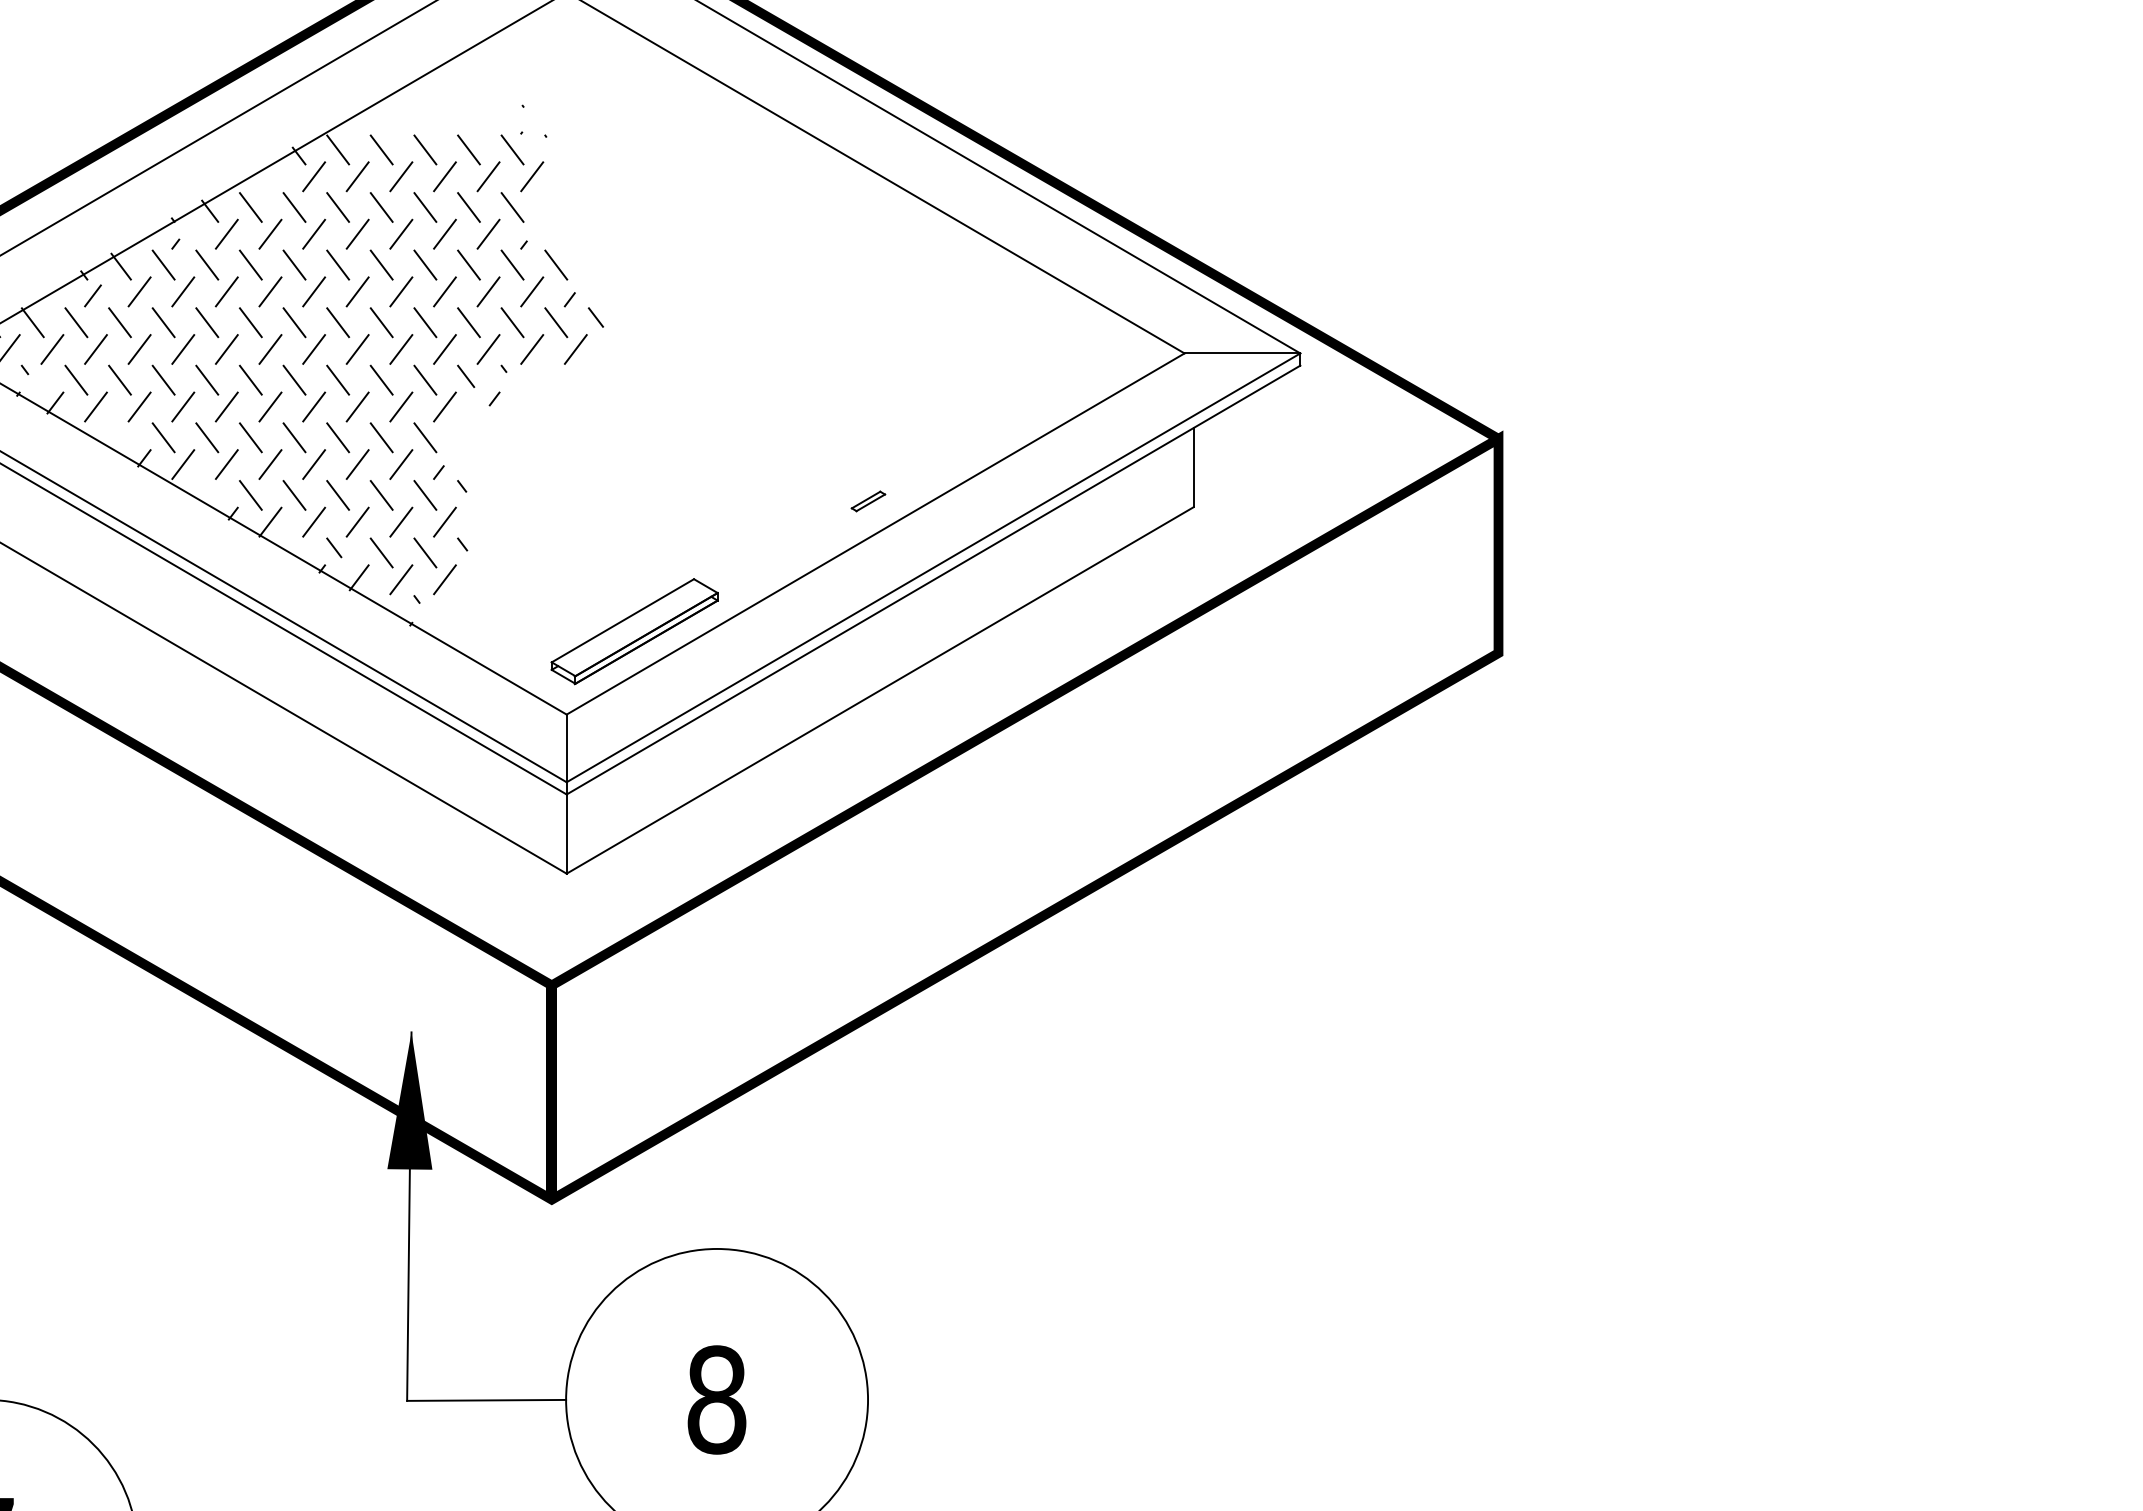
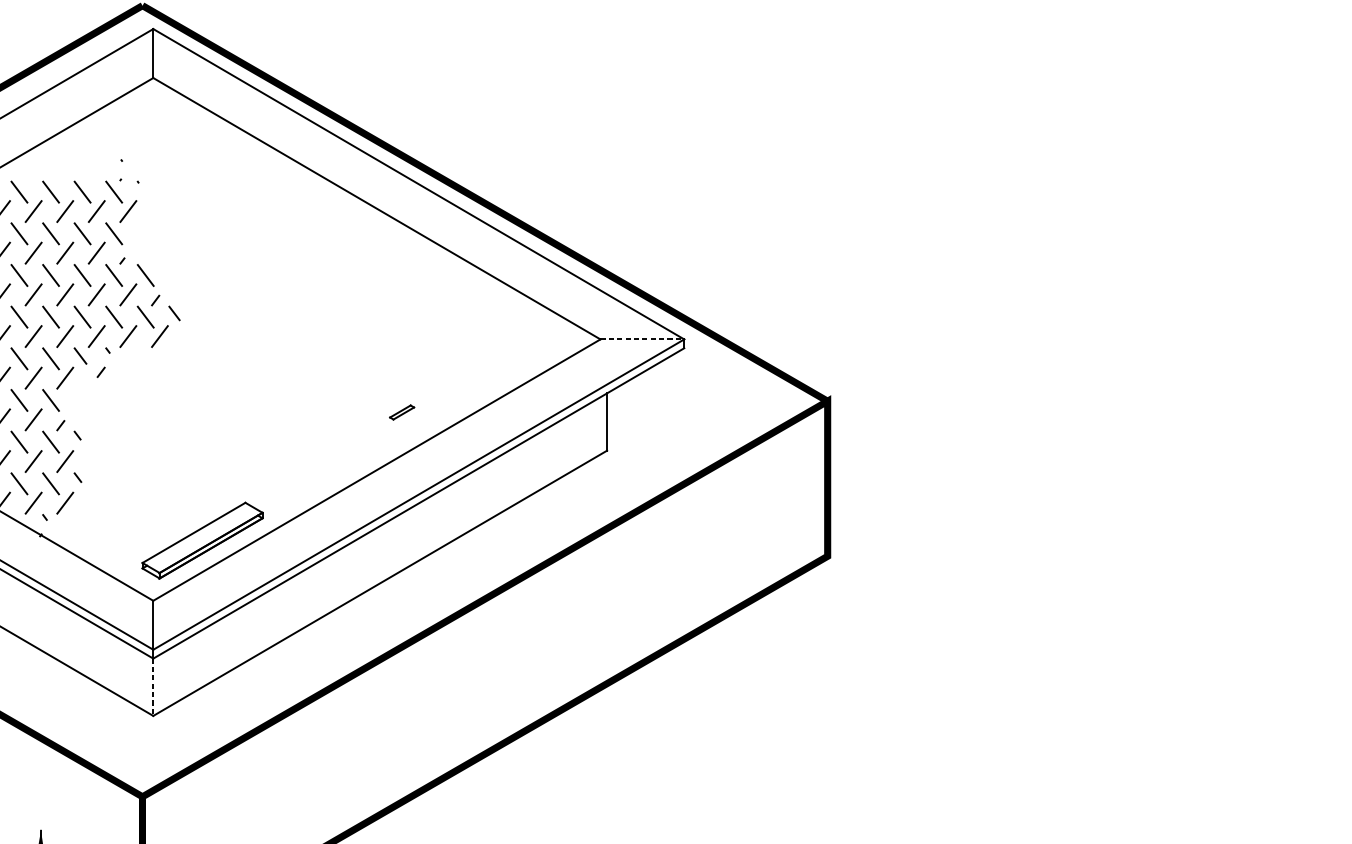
line: (1242, 353) -> (642, 339), solid -> dashed
part: (868, 501) -> (402, 412), moved
line: (566, 834) -> (153, 687), solid -> dashed

